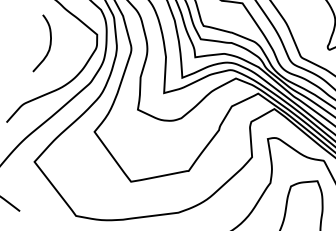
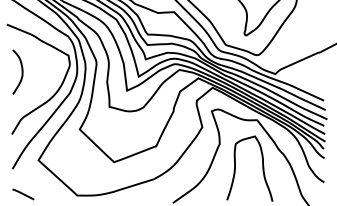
curve: (49, 44) -> (21, 71), moved

